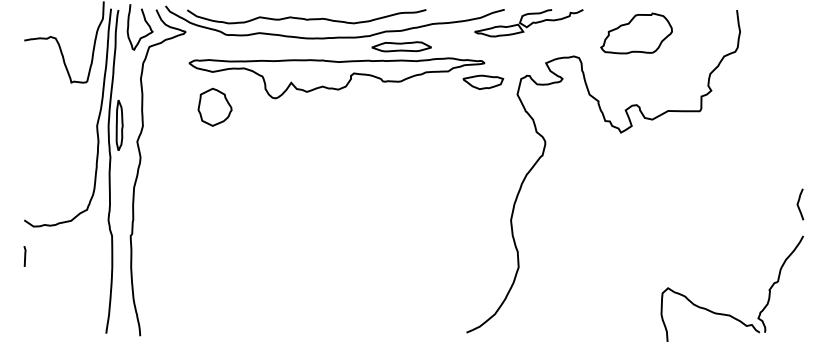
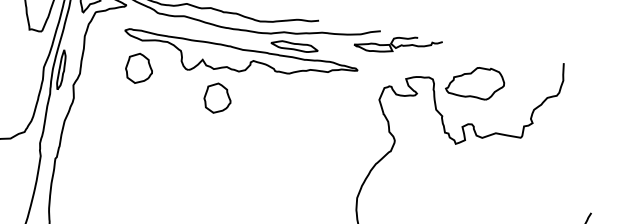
part: (636, 33) -> (475, 82), moved
part: (483, 81) -> (354, 84), removed
part: (317, 126) -> (217, 97), added

